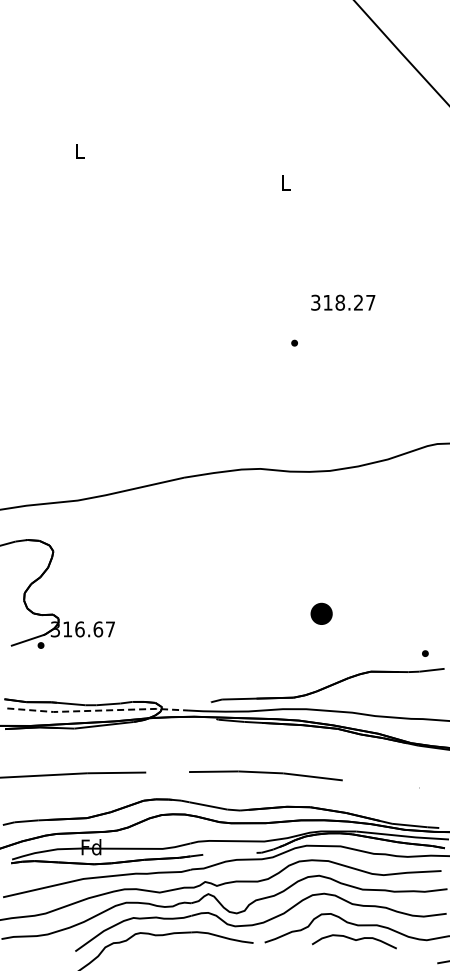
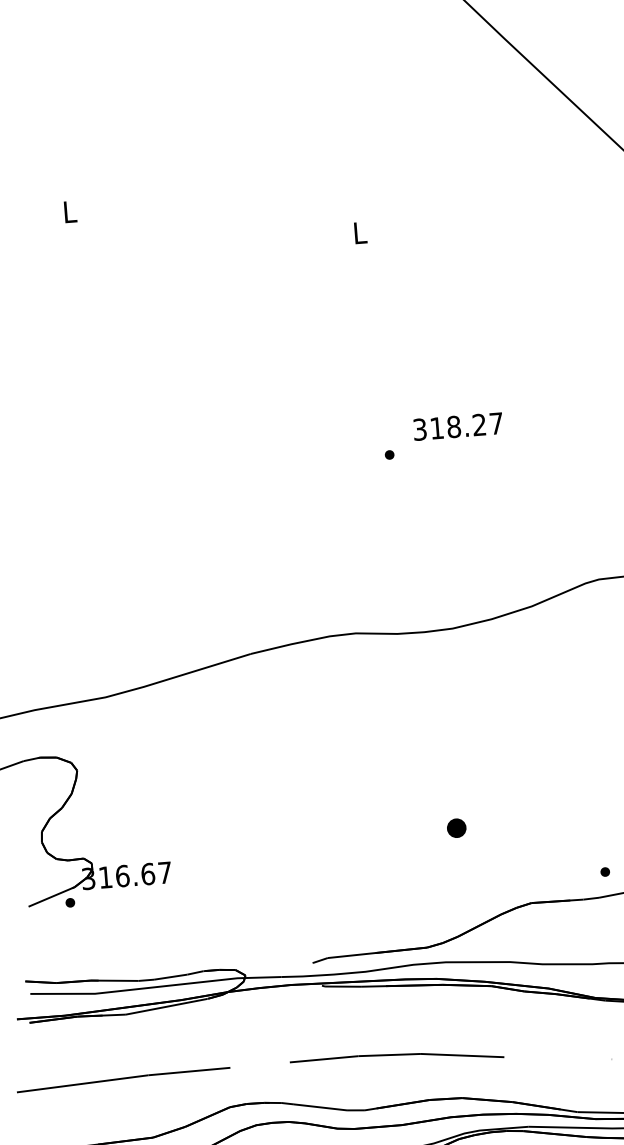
text: (343, 302) -> (458, 426), moved
part: (321, 613) -> (456, 827), size x0.62
line: (97, 710) -> (155, 986), dashed -> solid

